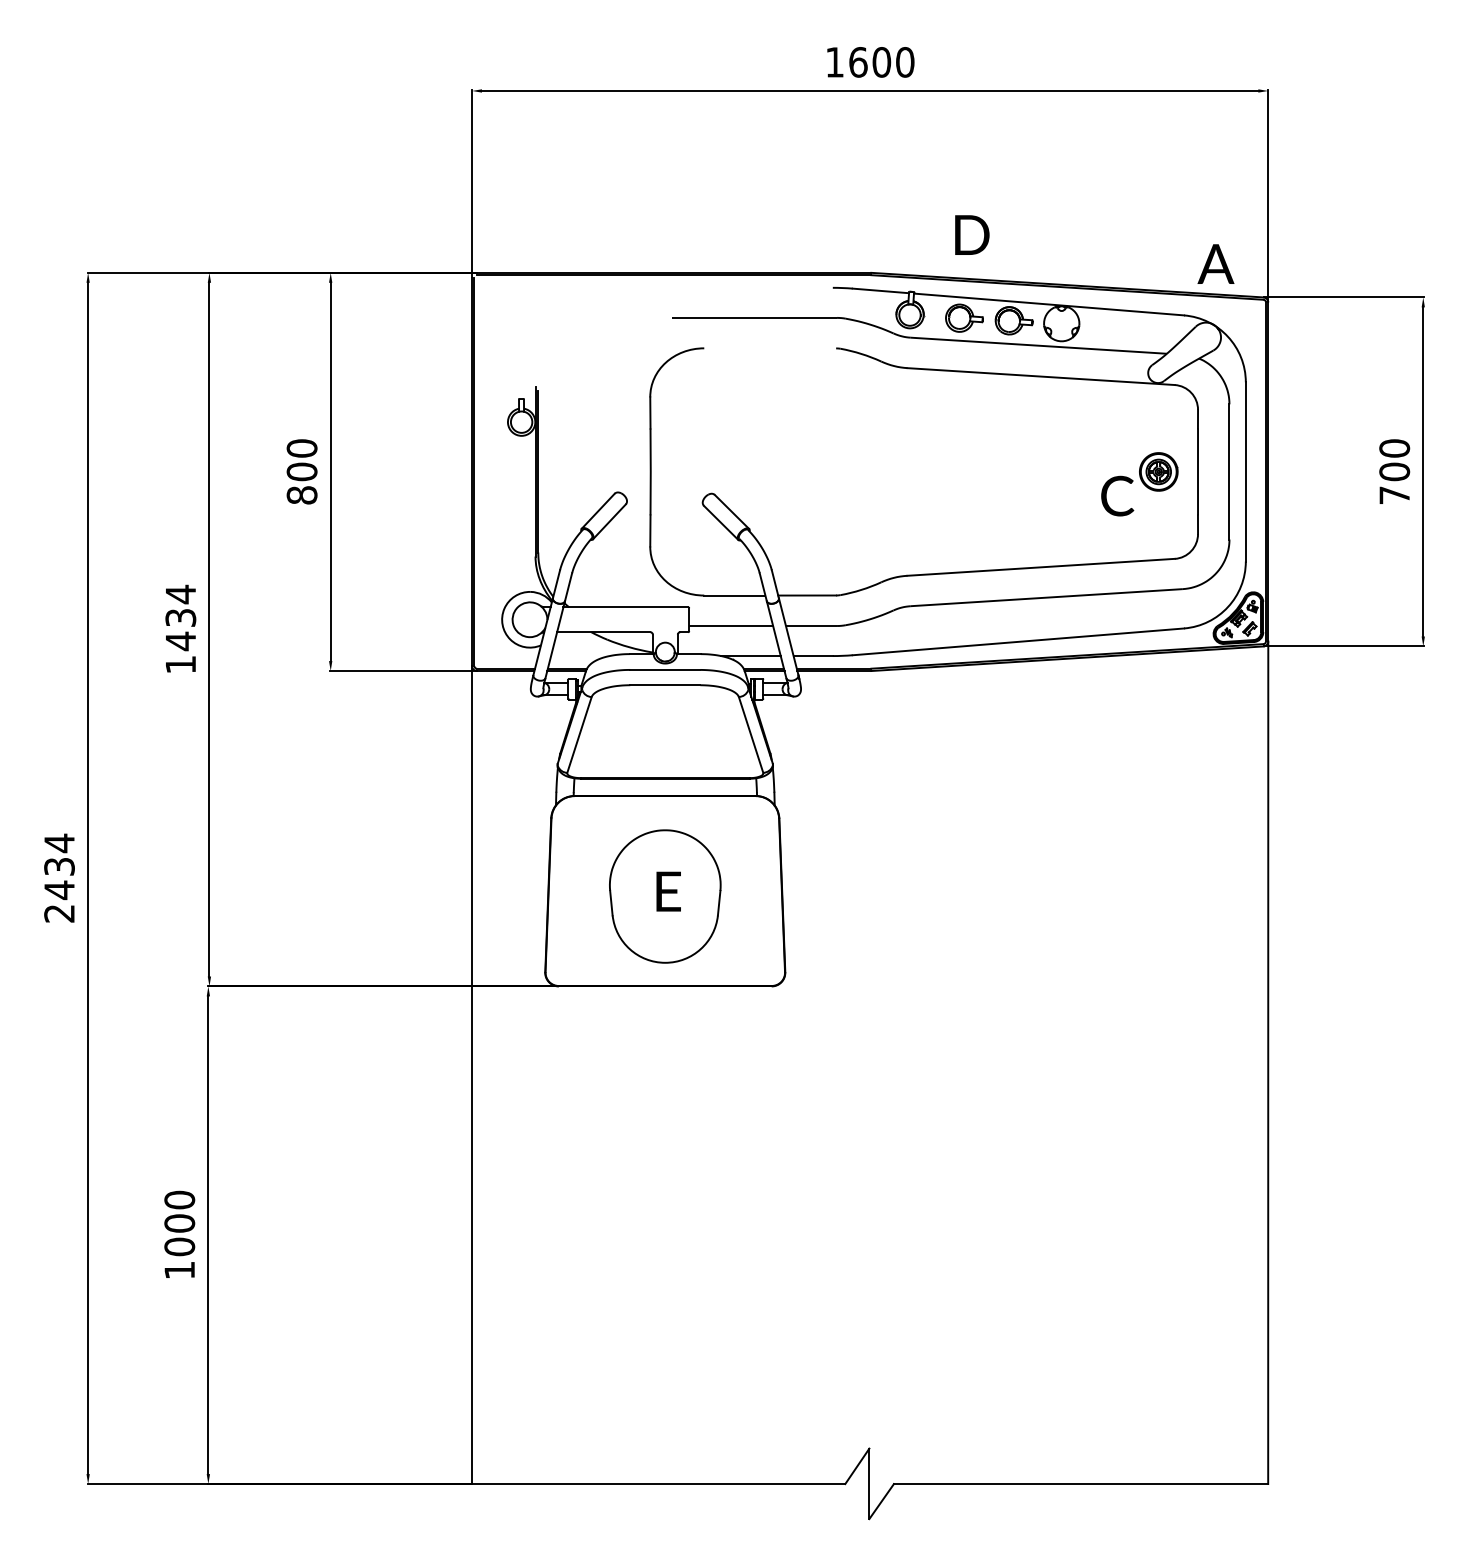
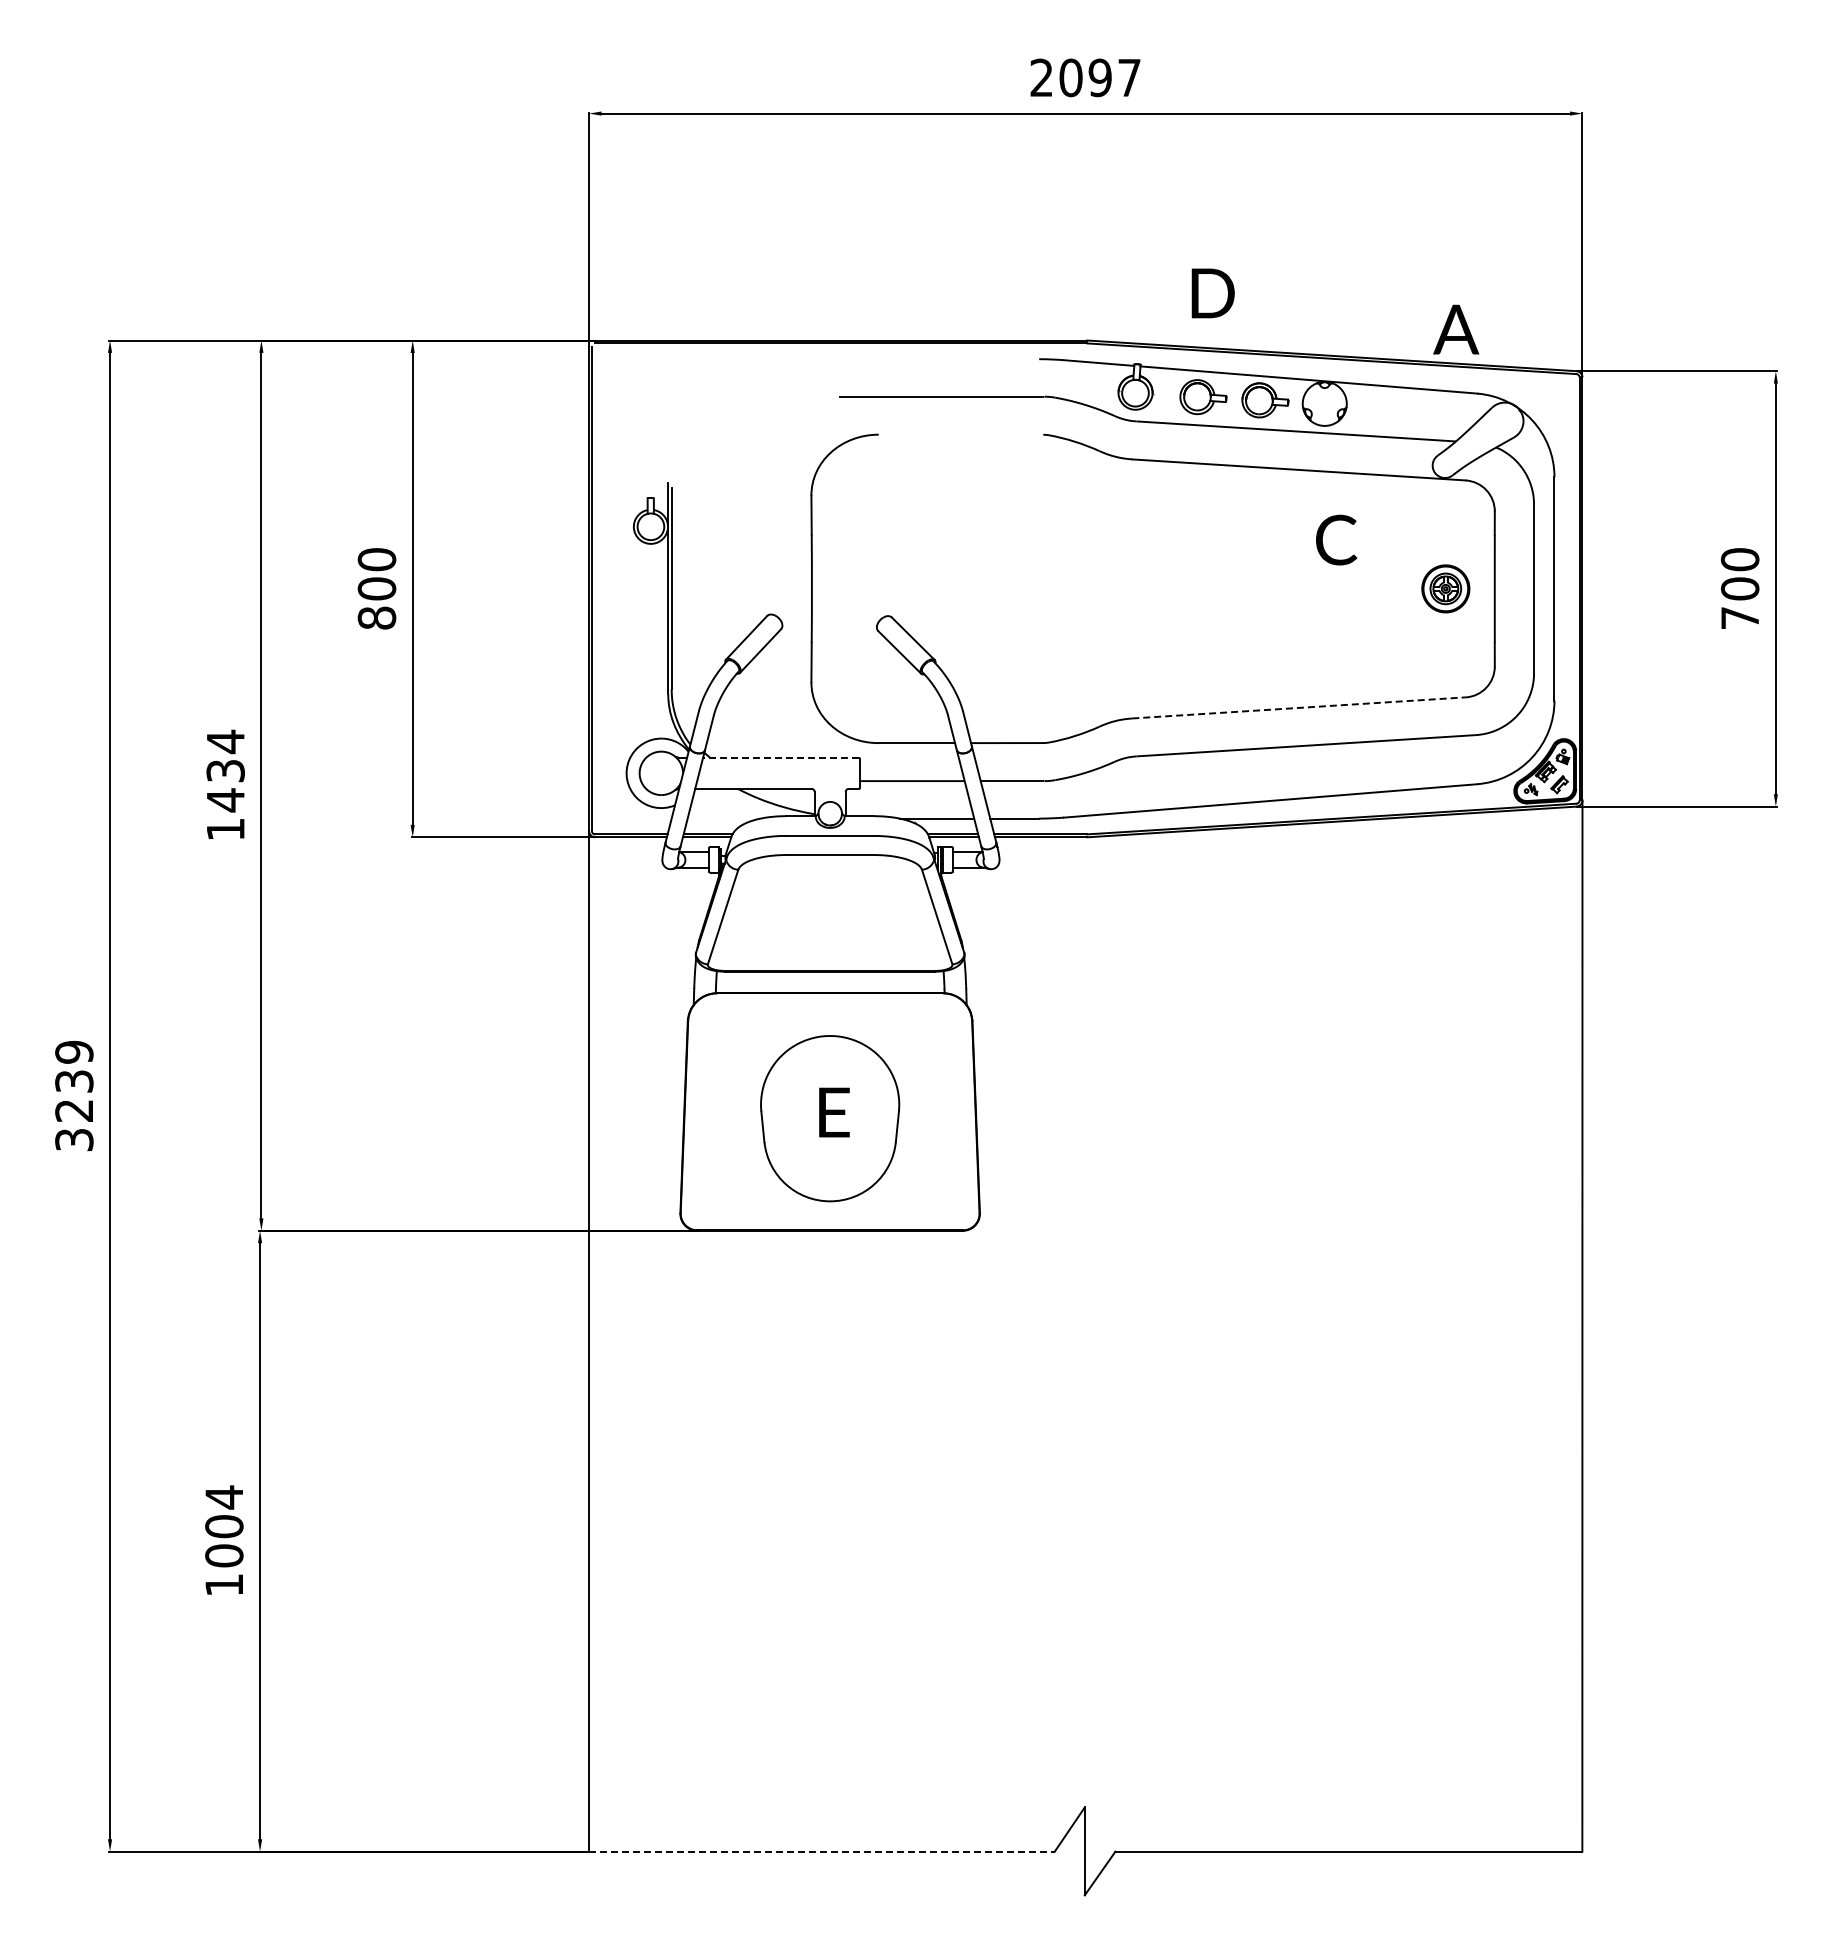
text: (869, 62) -> (1085, 77), 1600 -> 2097
text: (1216, 264) -> (1456, 329), moved
text: (1117, 495) -> (1336, 539), moved
line: (1041, 566) -> (1299, 707), solid -> dashed
line: (625, 607) -> (780, 757), solid -> dashed
text: (59, 877) -> (74, 1095), 2434 -> 3239
text: (179, 1200) -> (224, 1497), 1000 -> 1004
line: (658, 1483) -> (821, 1851), solid -> dashed

